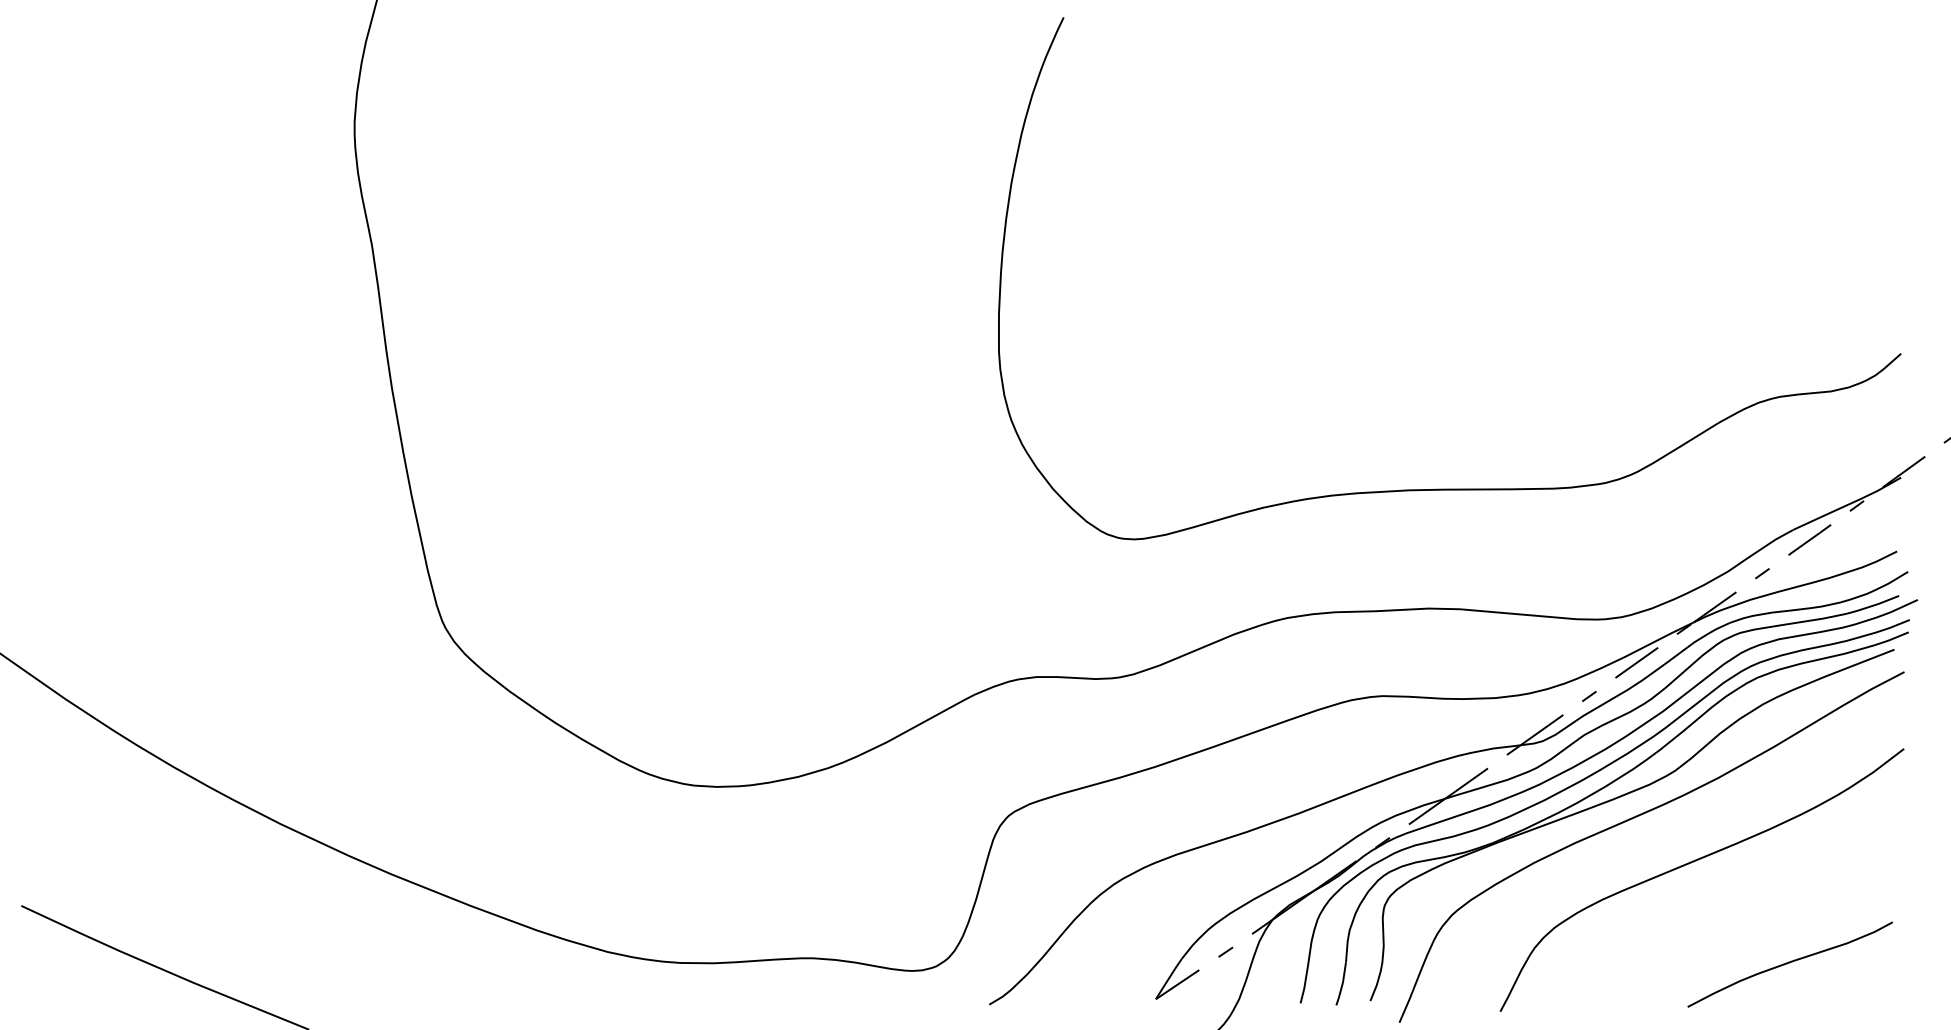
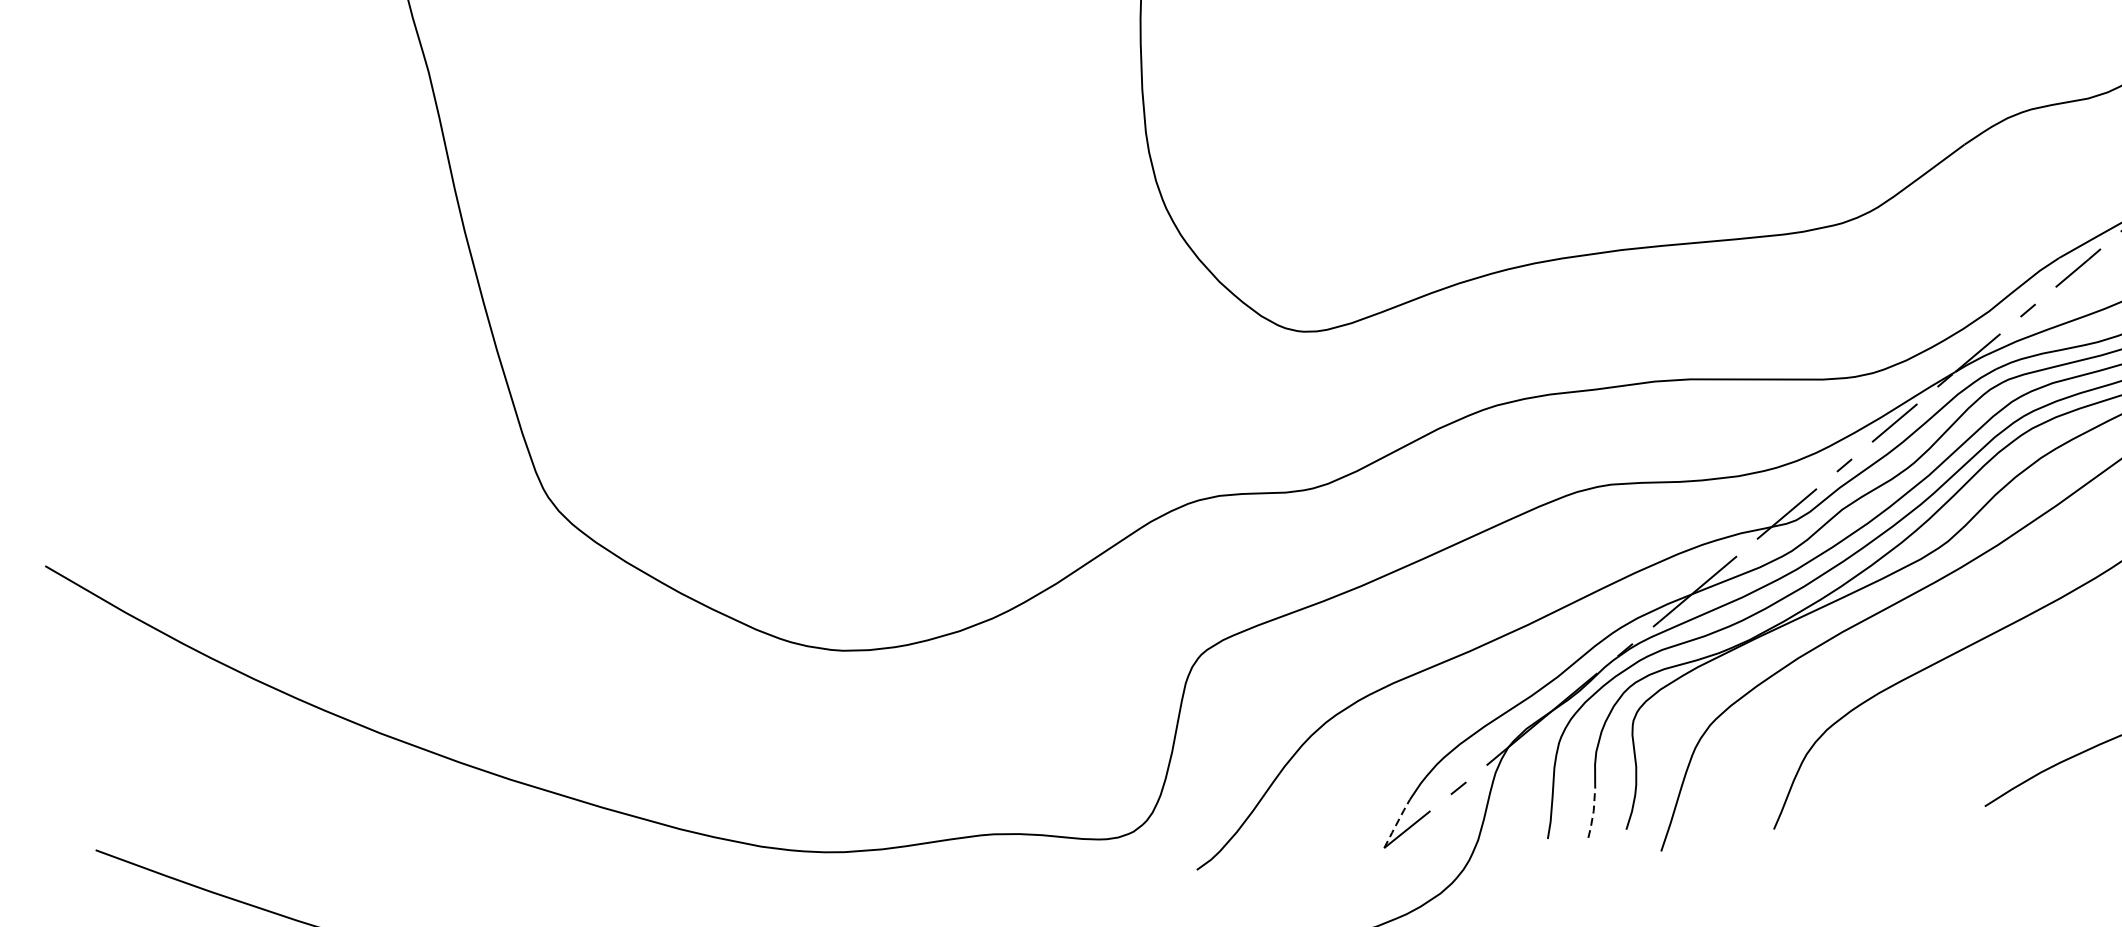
line: (1168, 978) -> (1396, 823), solid -> dashed
line: (1342, 984) -> (1593, 813), solid -> dashed

